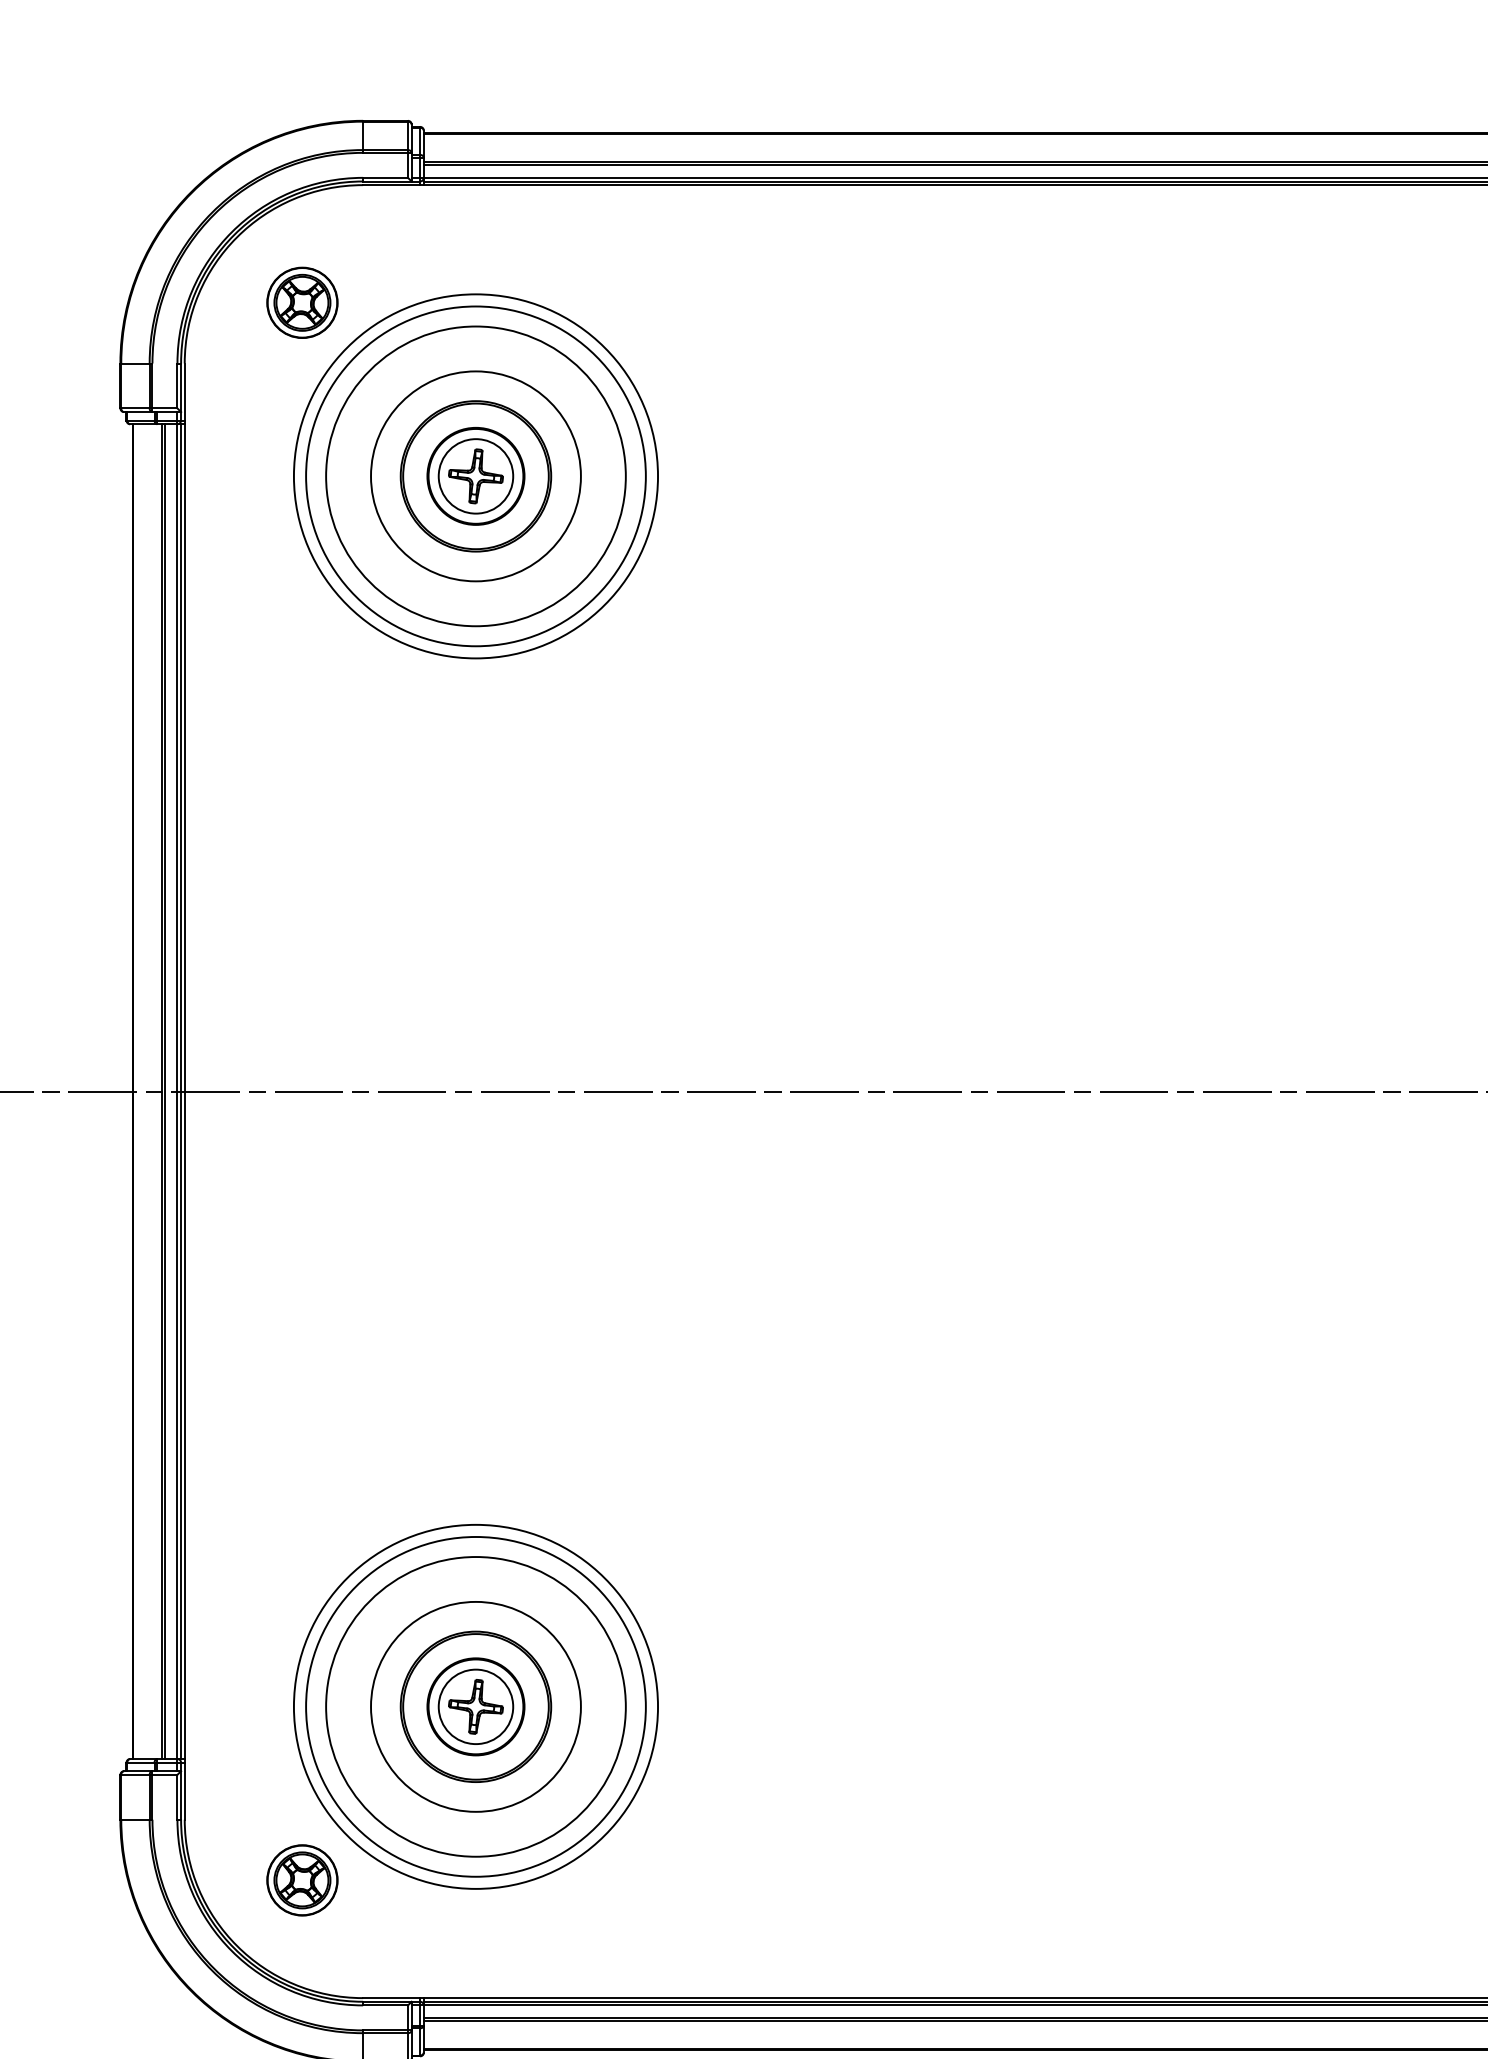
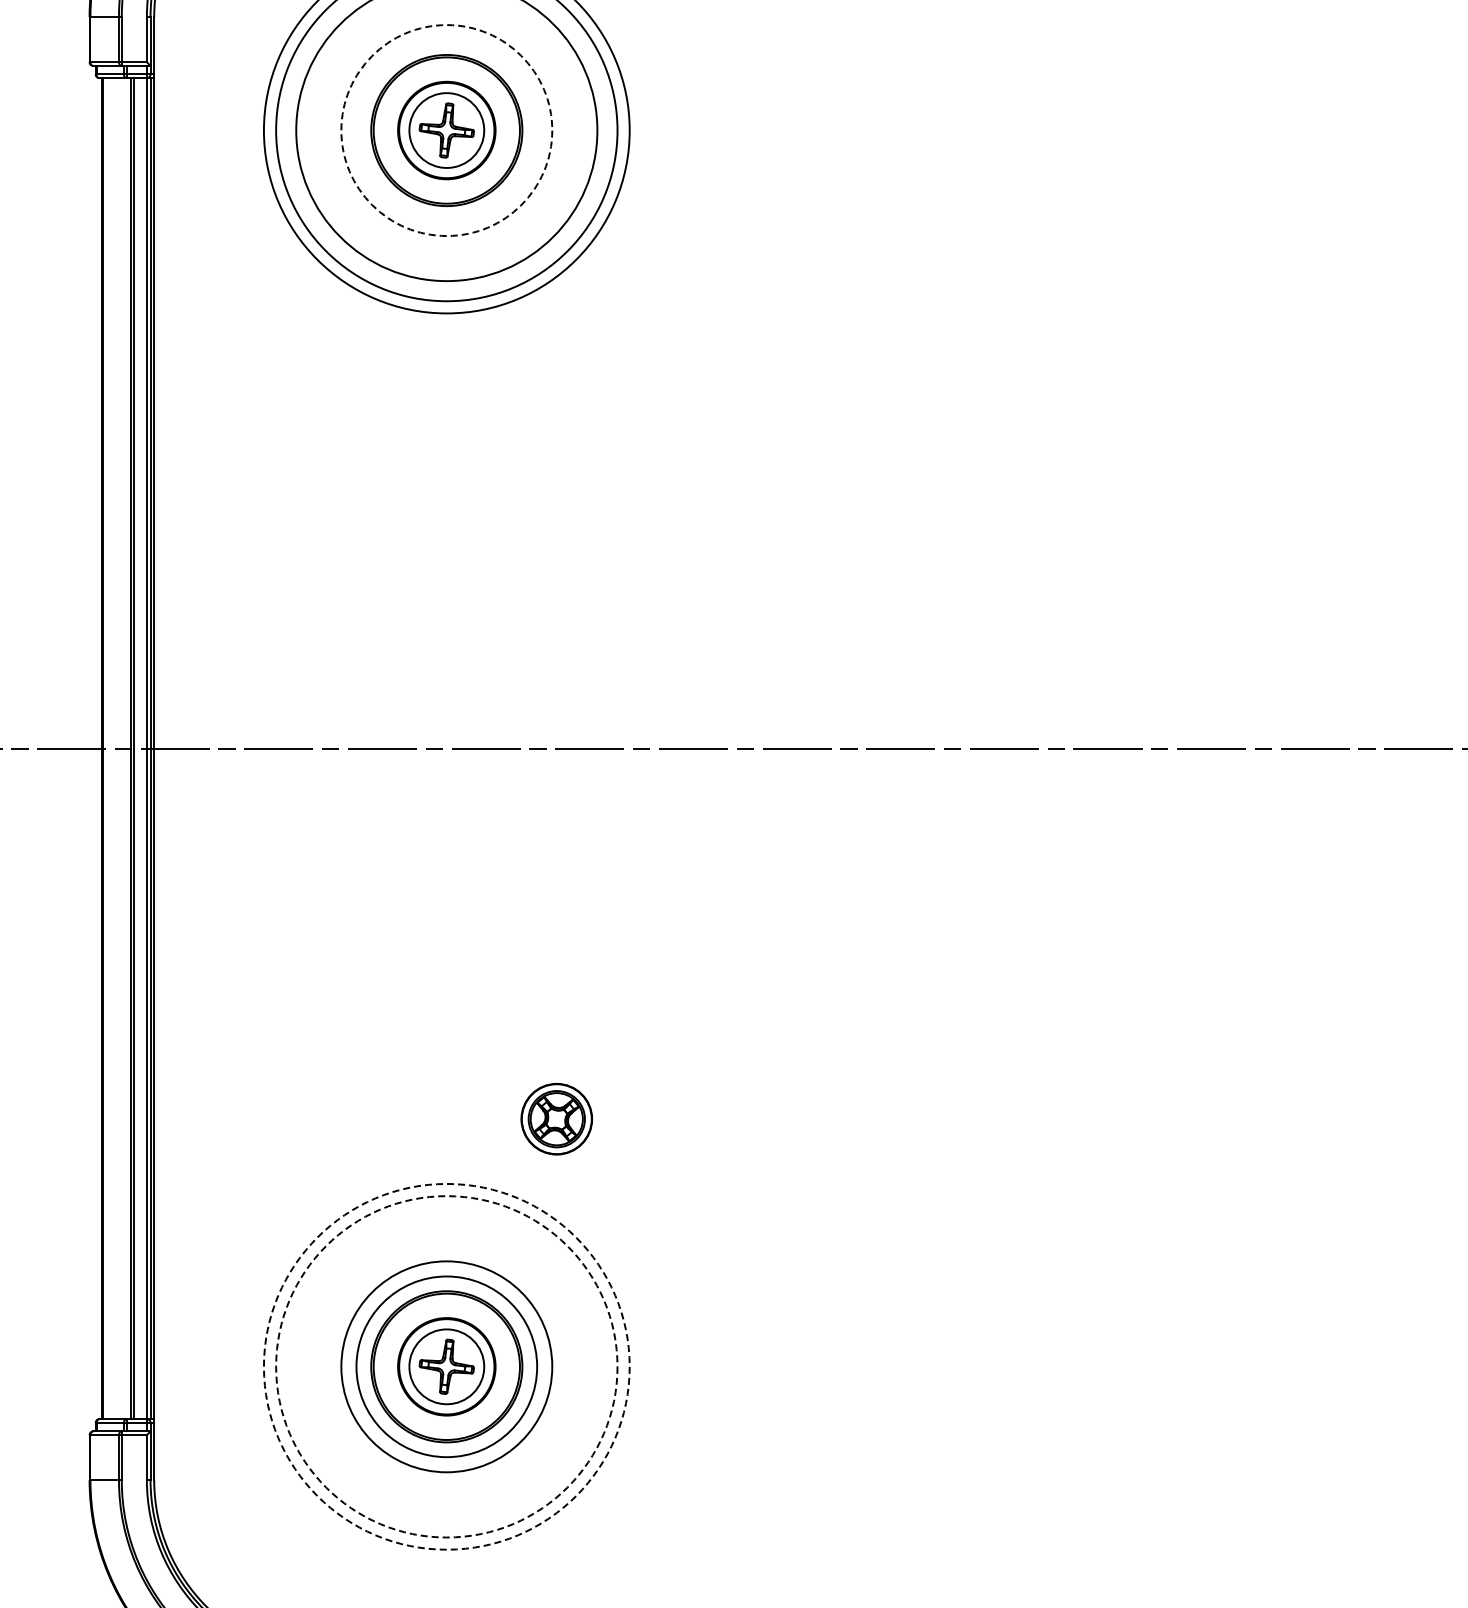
circle: (475, 476) -> (446, 130), solid -> dashed
circle: (475, 1706) -> (446, 1366), size x0.6
circle: (475, 1706) -> (446, 1366), solid -> dashed
circle: (475, 1706) -> (446, 1366), solid -> dashed
part: (302, 1880) -> (556, 1119), moved

